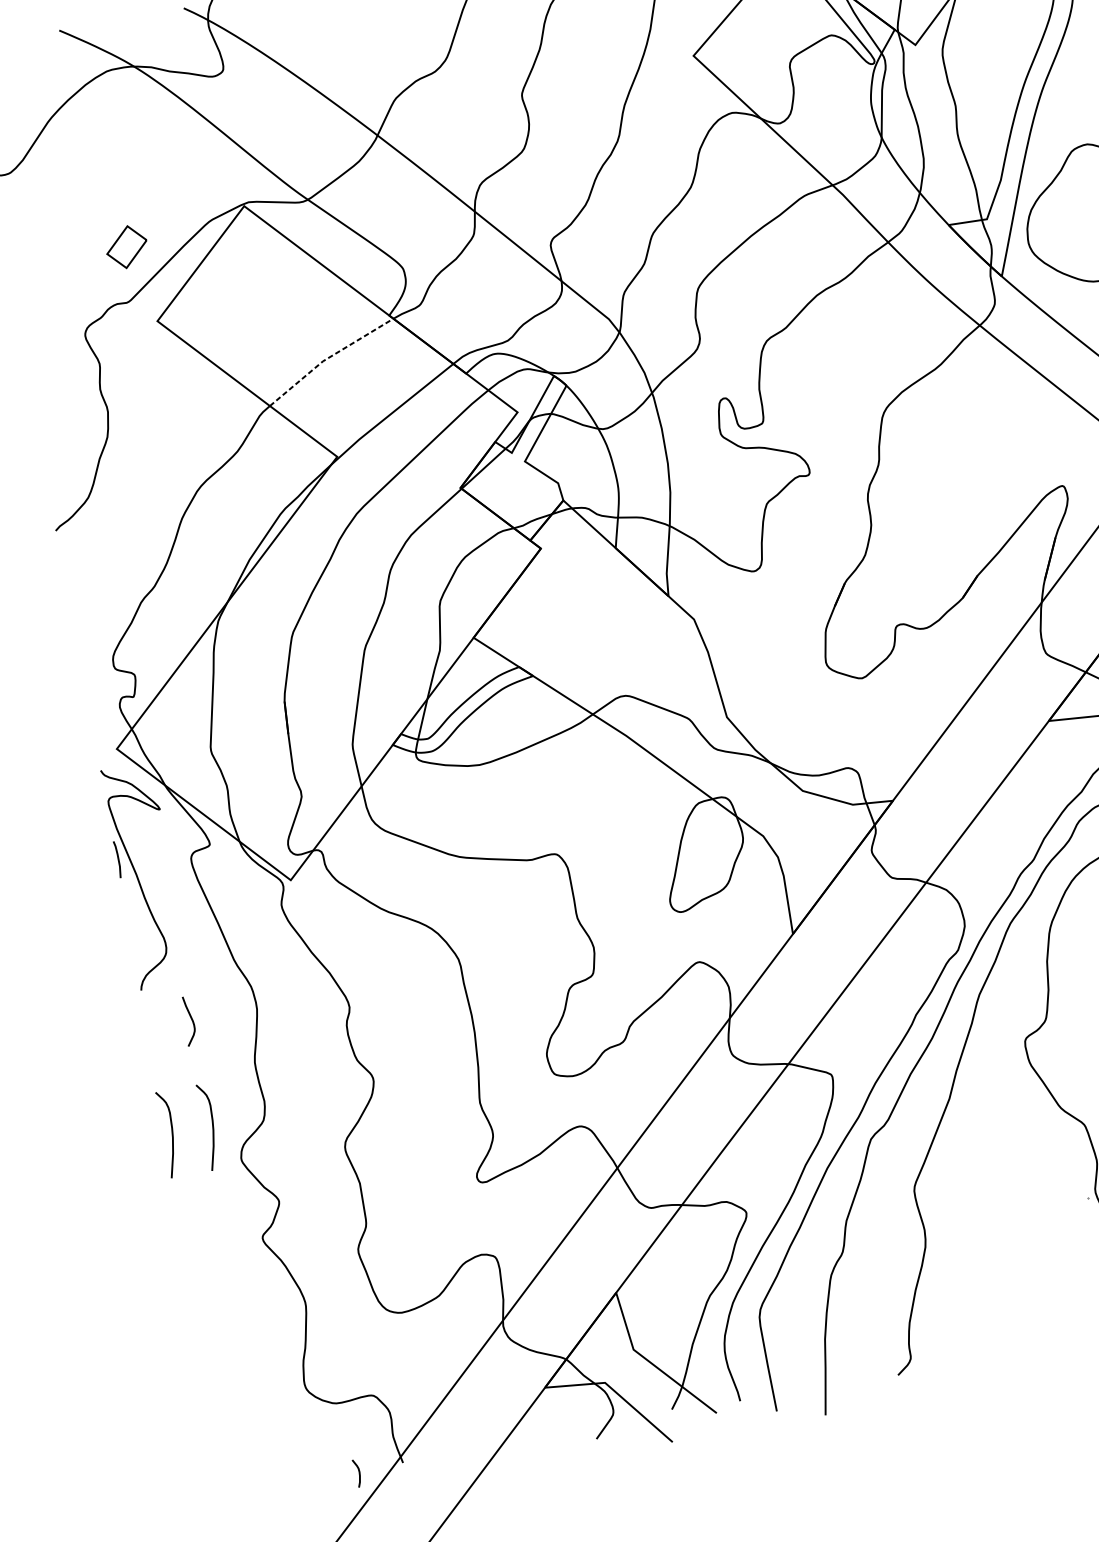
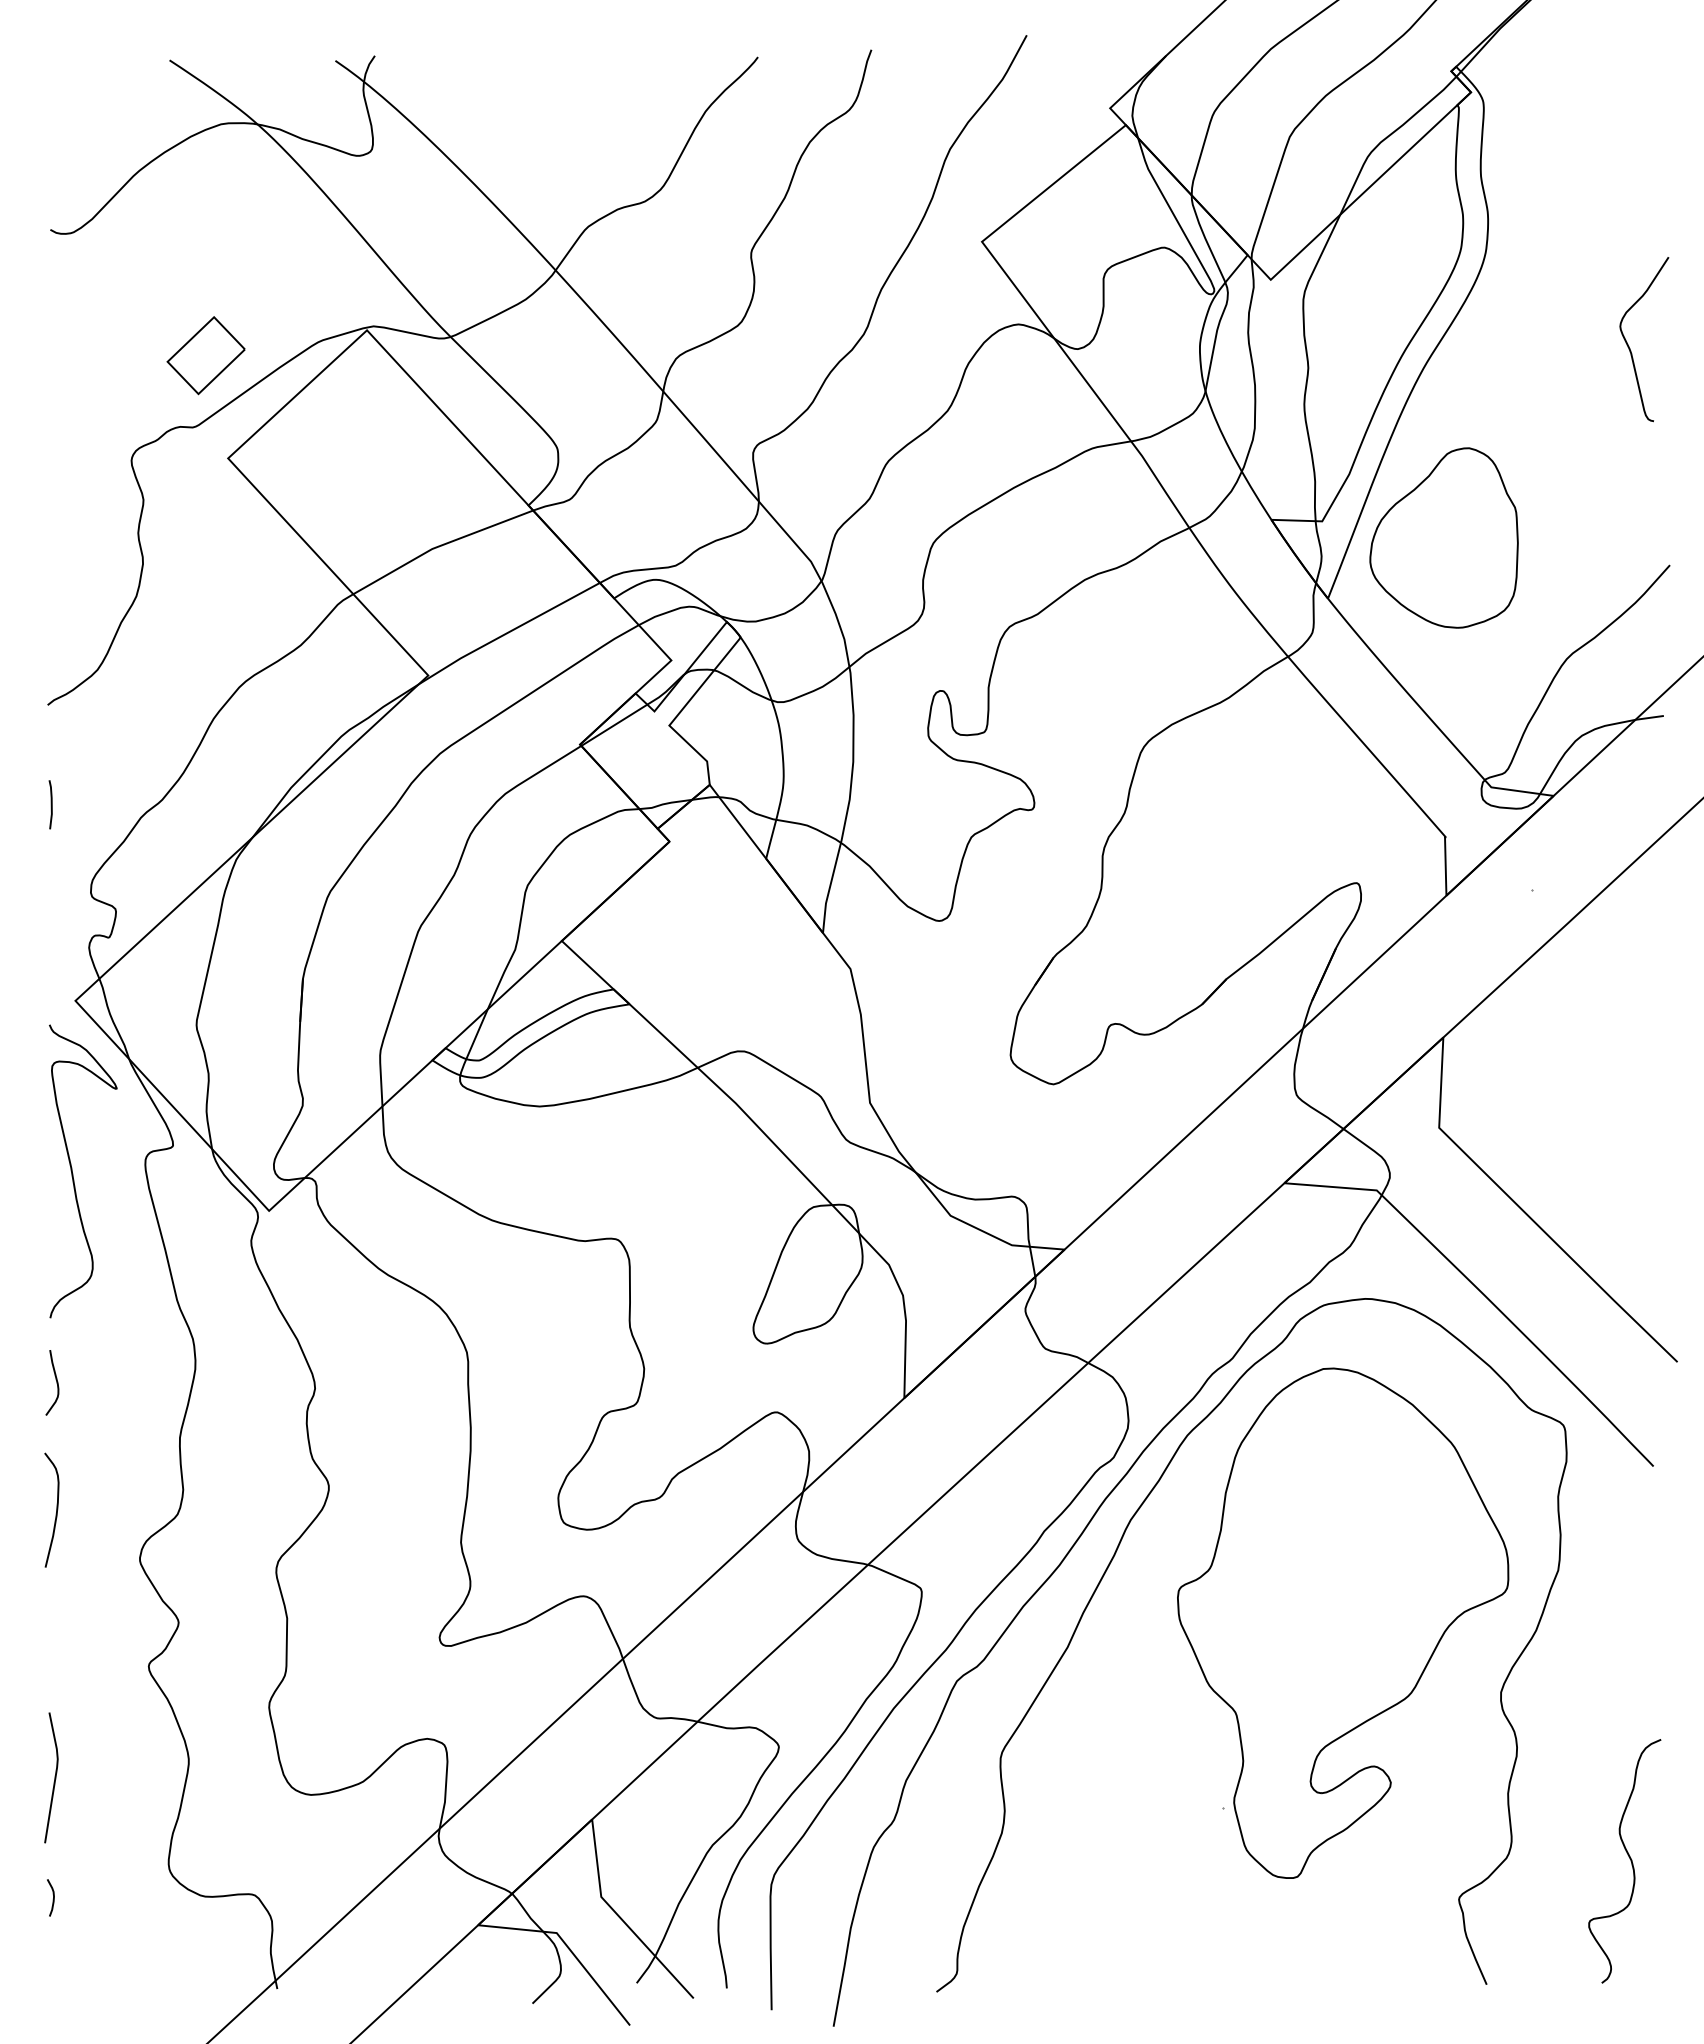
part: (126, 247) -> (205, 355), size x1.43
line: (328, 358) -> (439, 546), dashed -> solid
line: (117, 859) -> (50, 804), moved
curve: (191, 1020) -> (56, 1382), moved
curve: (212, 1125) -> (110, 1509), removed
line: (207, 1334) -> (54, 1777), added
curve: (358, 1474) -> (52, 1899), moved

